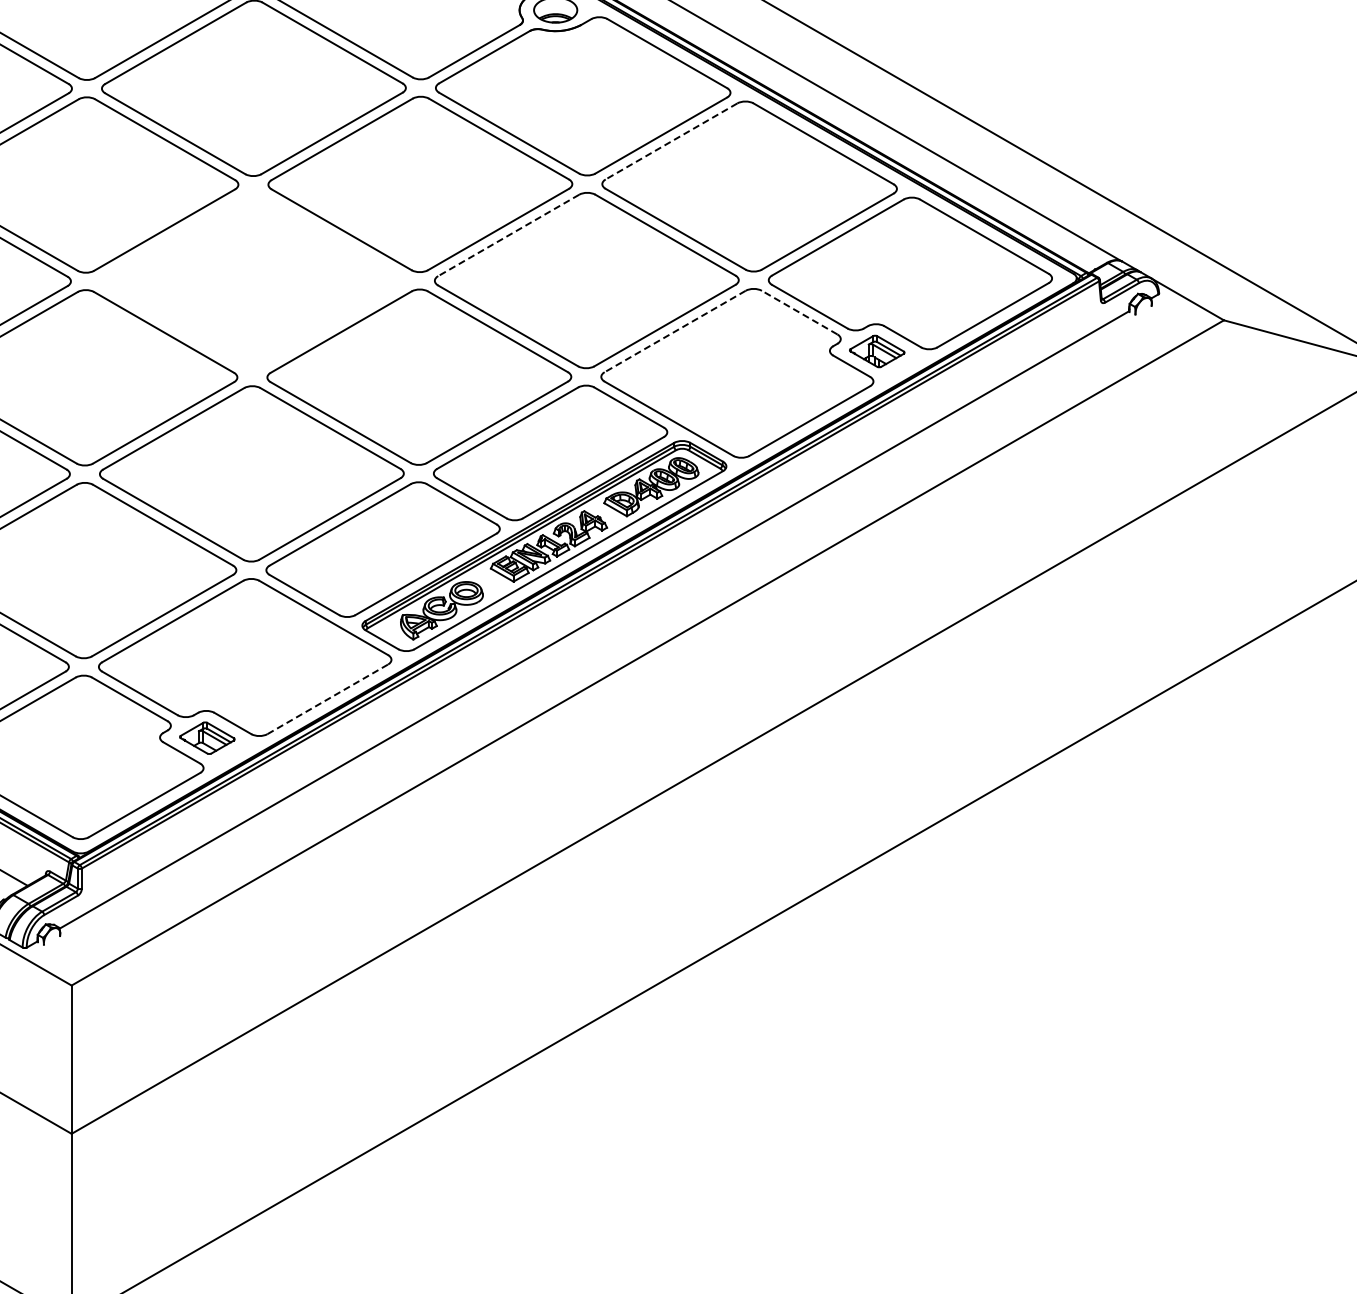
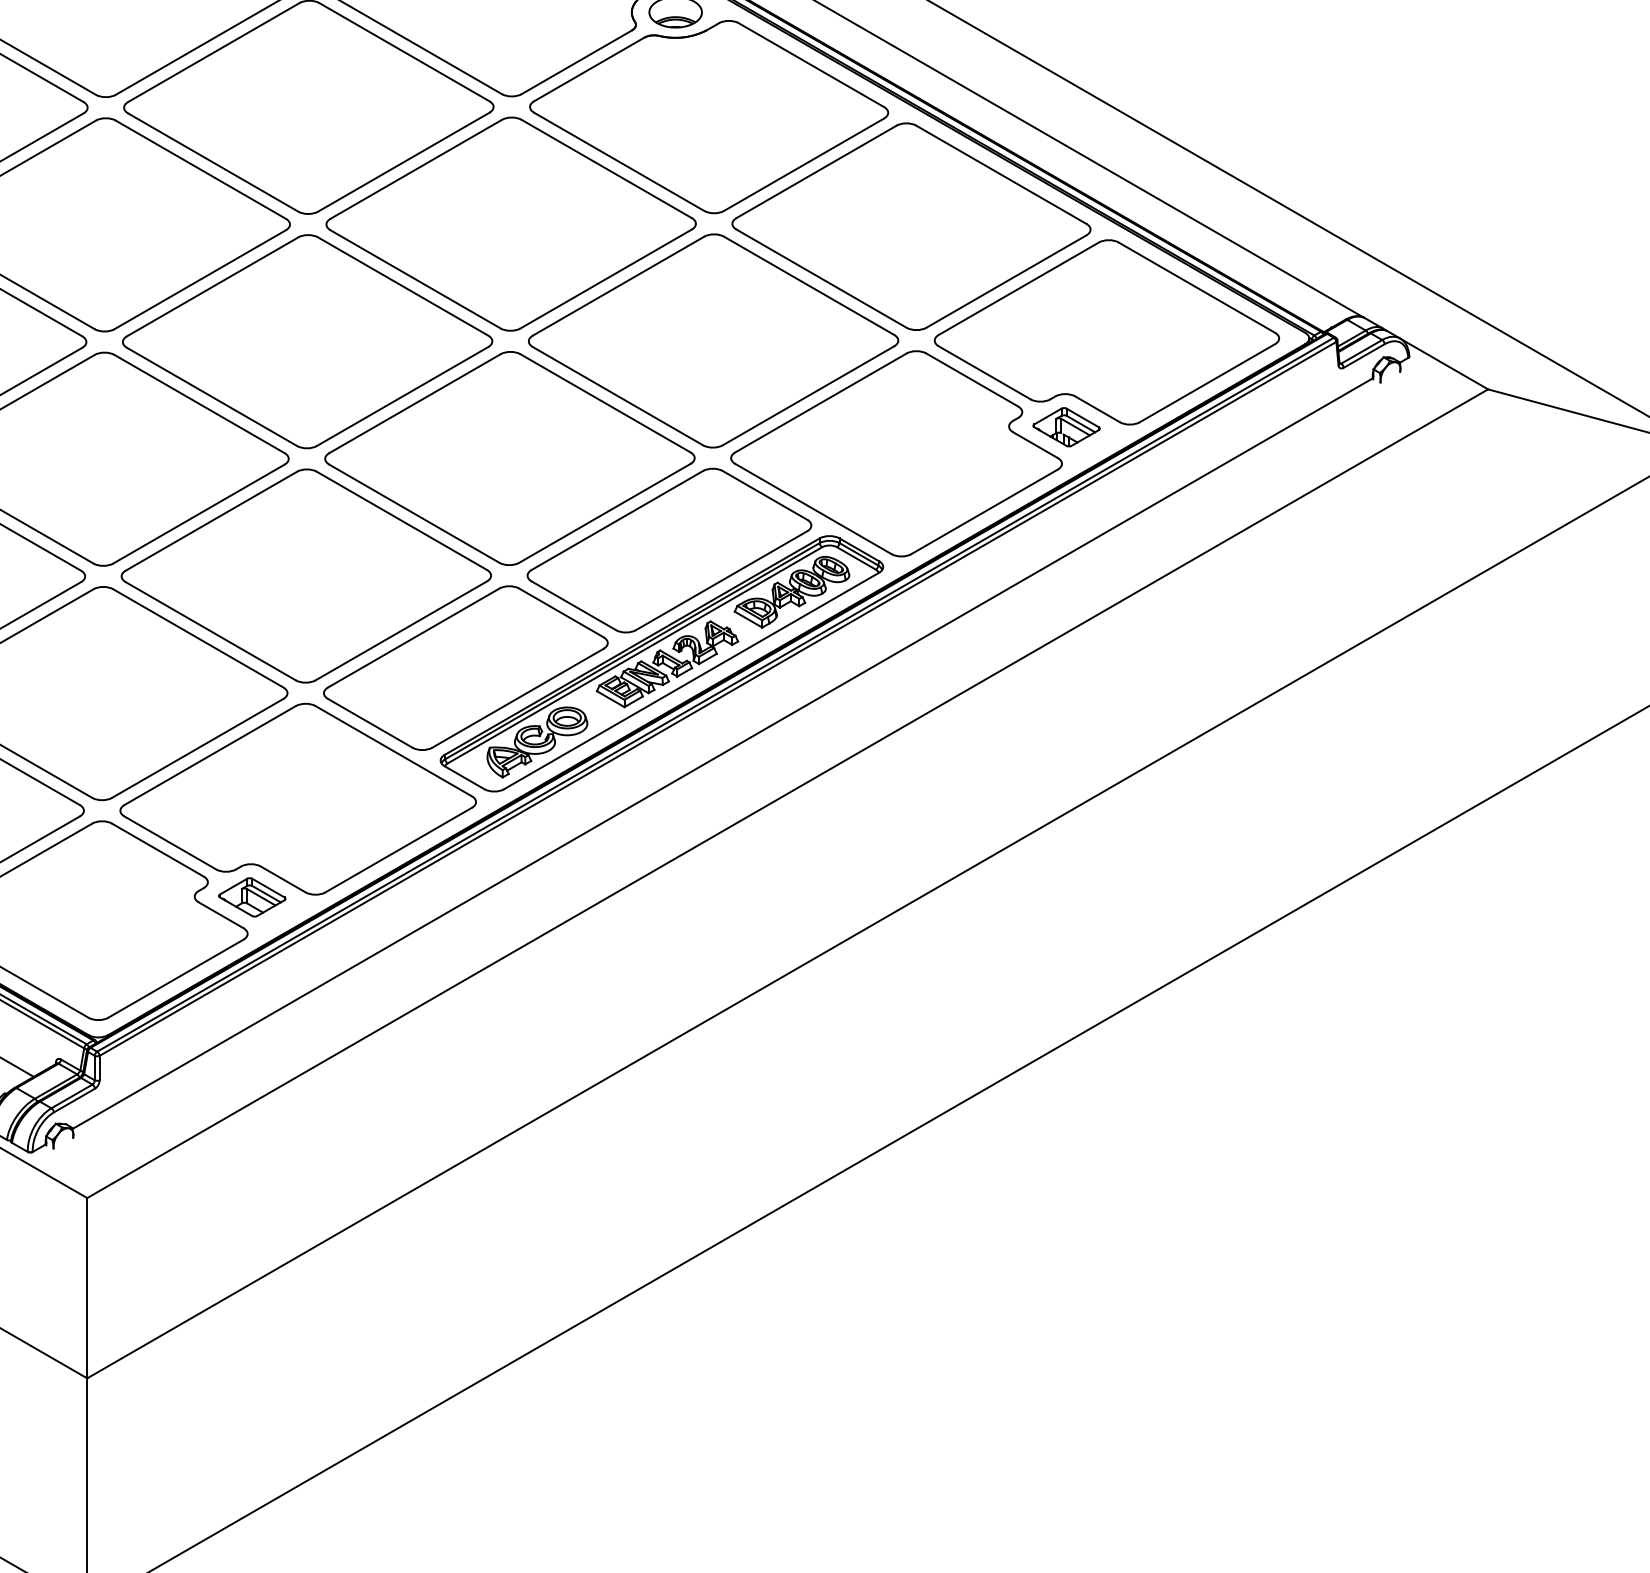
line: (671, 141) -> (816, 171), dashed -> solid
line: (508, 235) -> (618, 286), dashed -> solid
part: (252, 280) -> (307, 340), added
line: (799, 312) -> (972, 379), dashed -> solid
line: (674, 331) -> (820, 402), dashed -> solid
line: (327, 699) -> (398, 850), dashed -> solid

